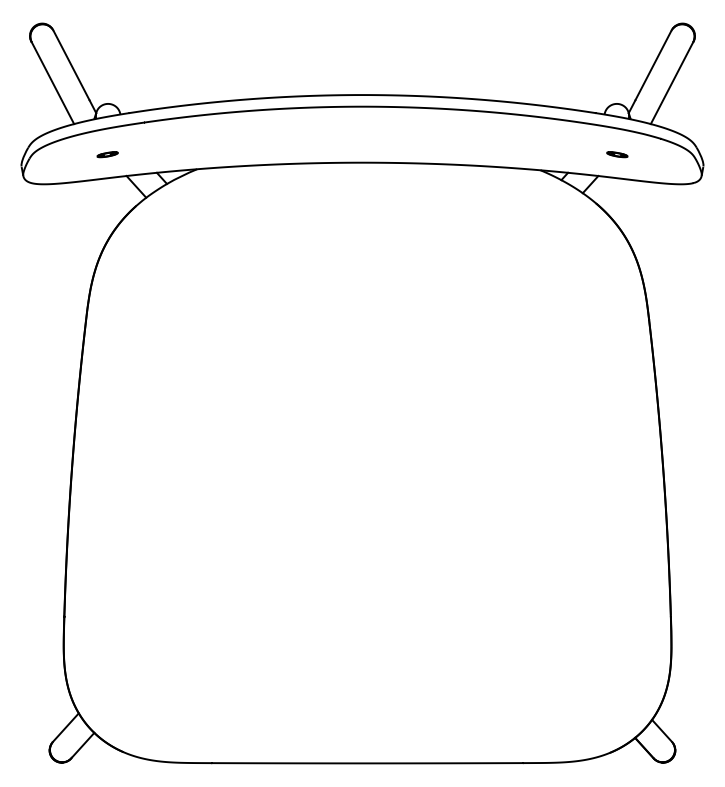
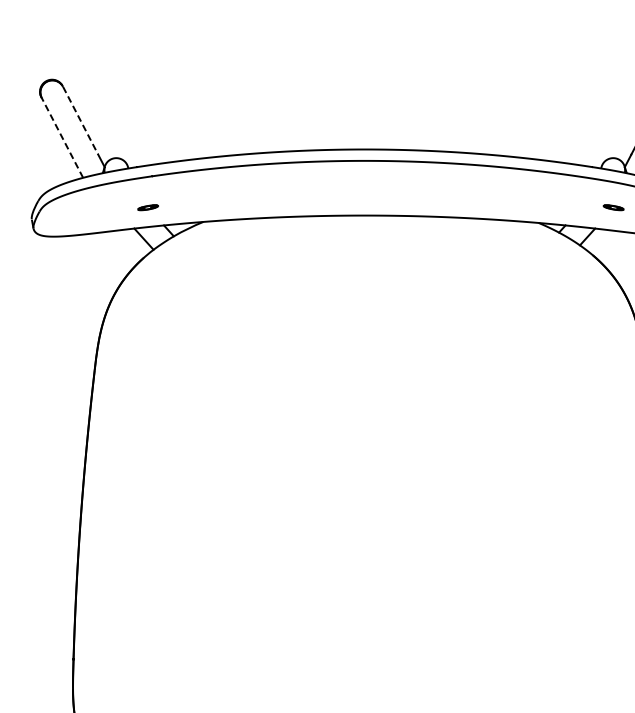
line: (71, 65) -> (80, 120), solid -> dashed
line: (52, 82) -> (62, 137), solid -> dashed
part: (107, 154) -> (147, 207), moved

